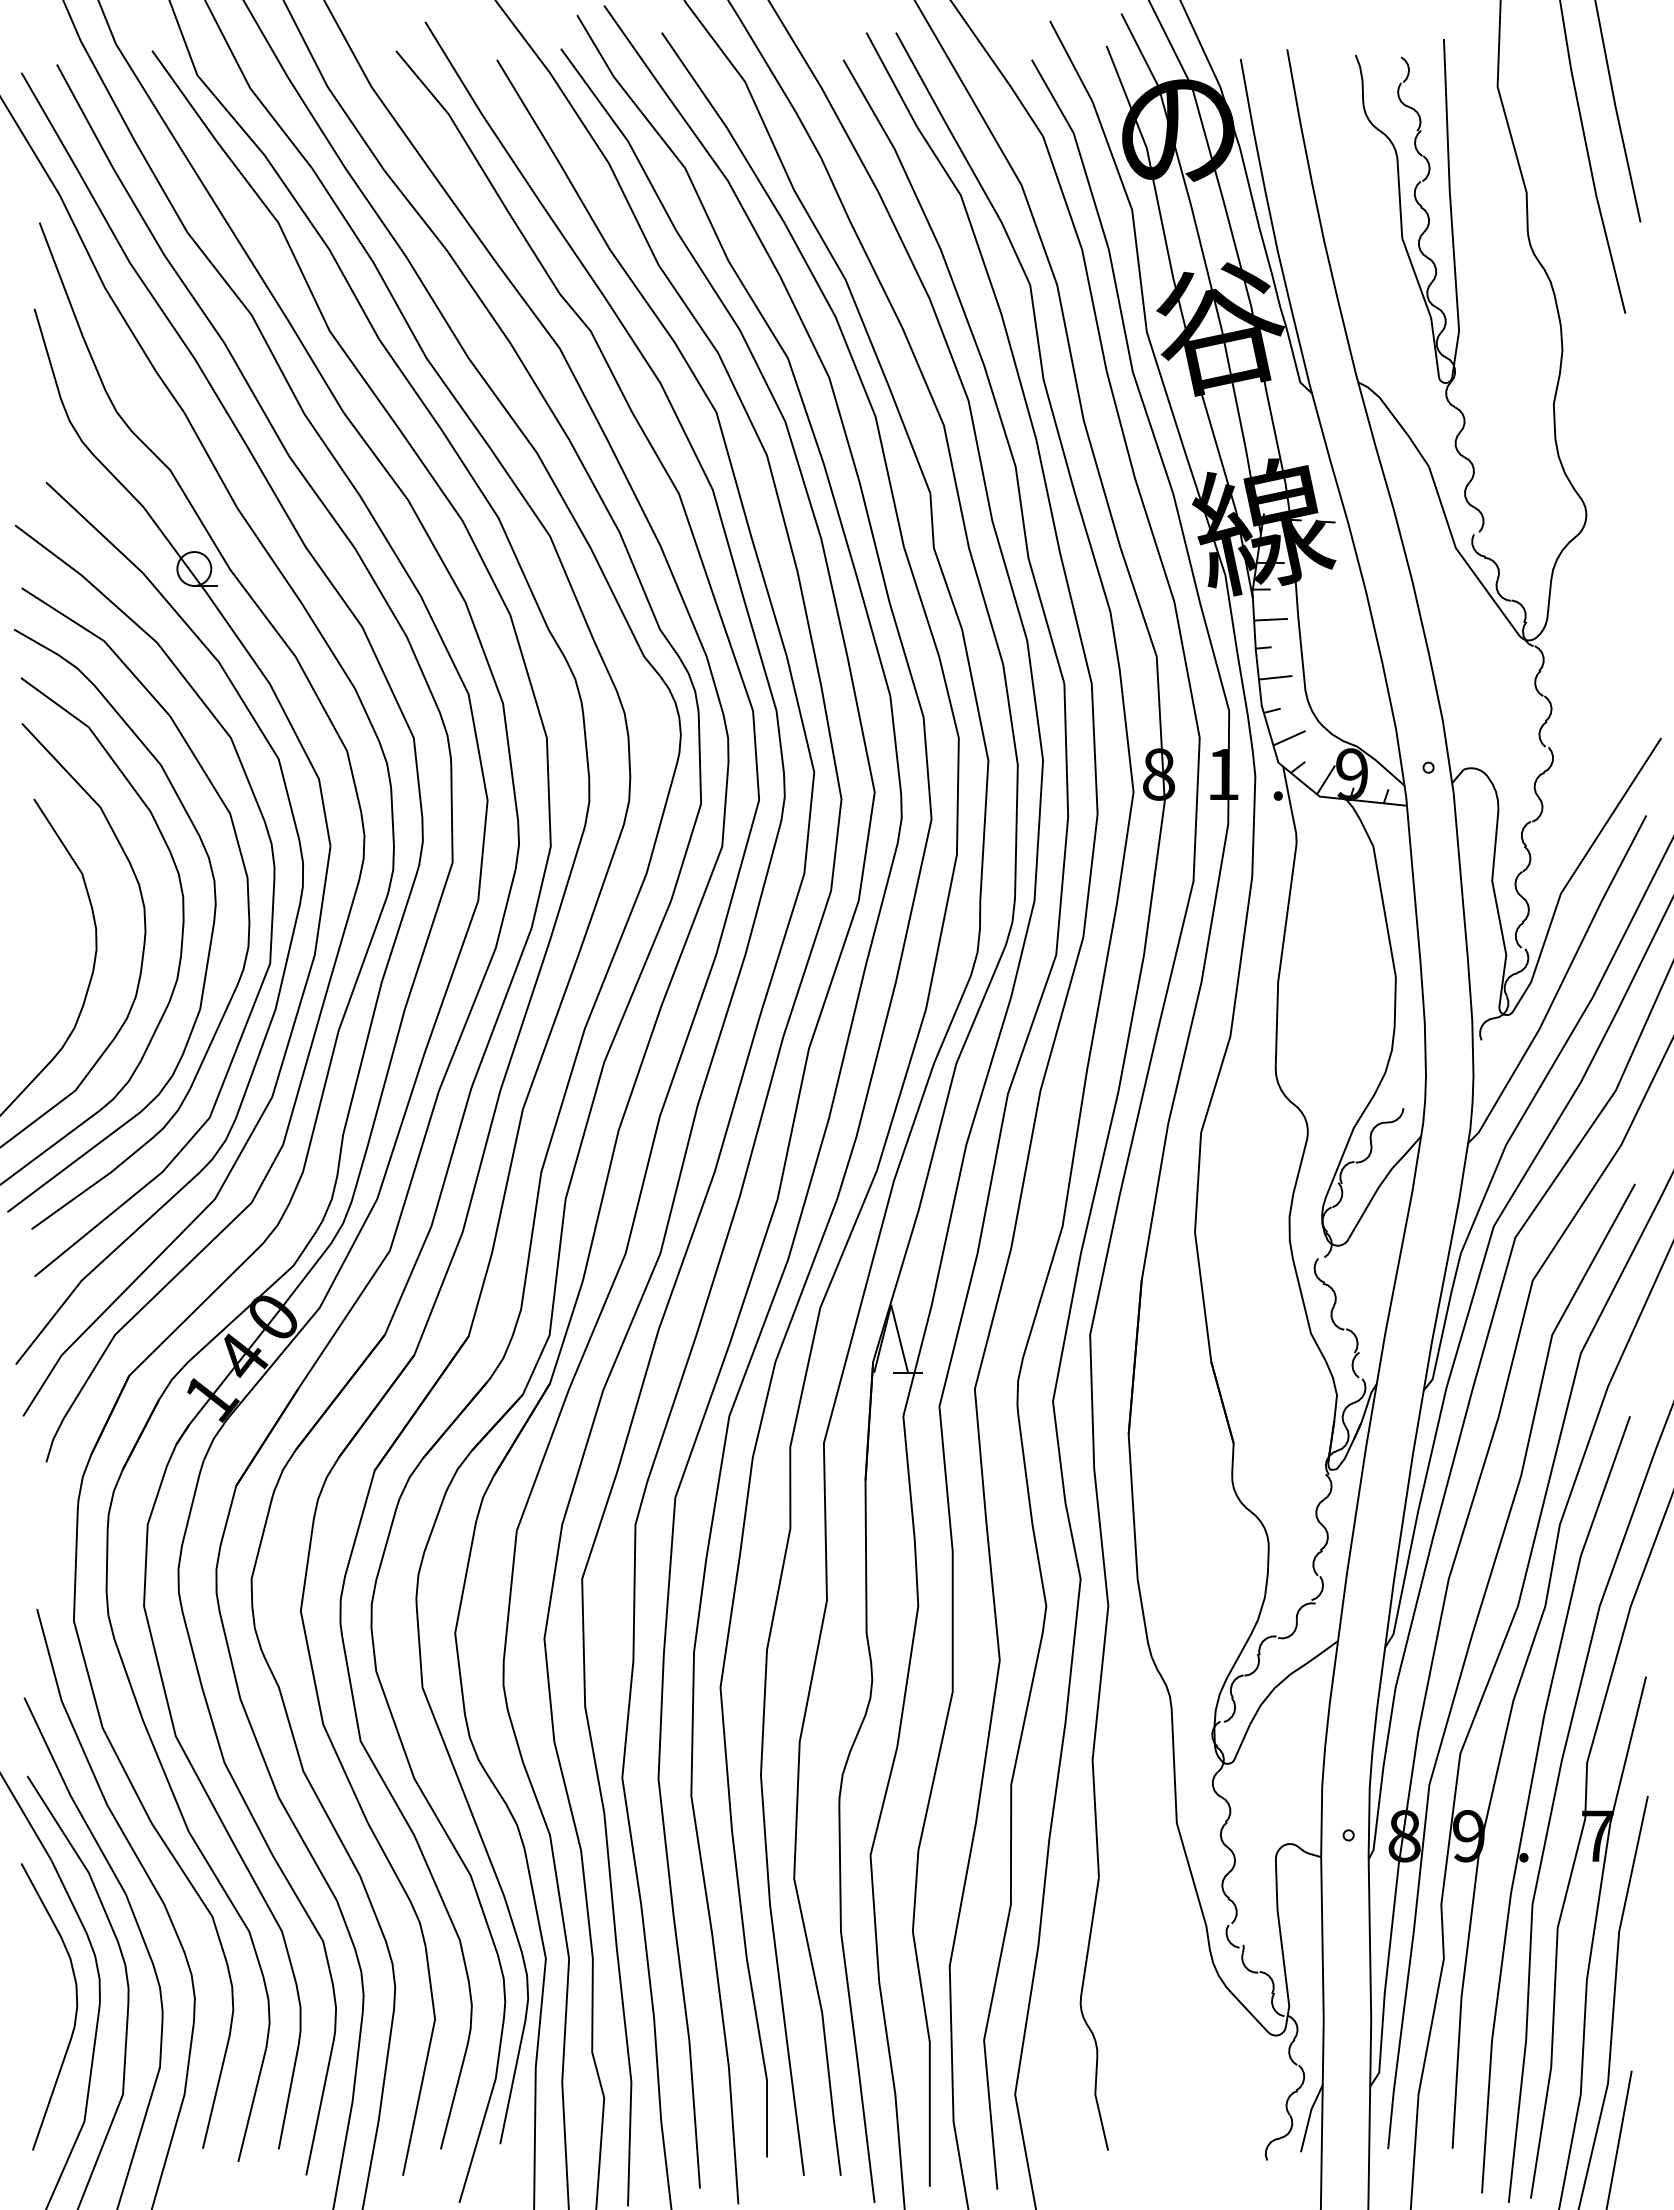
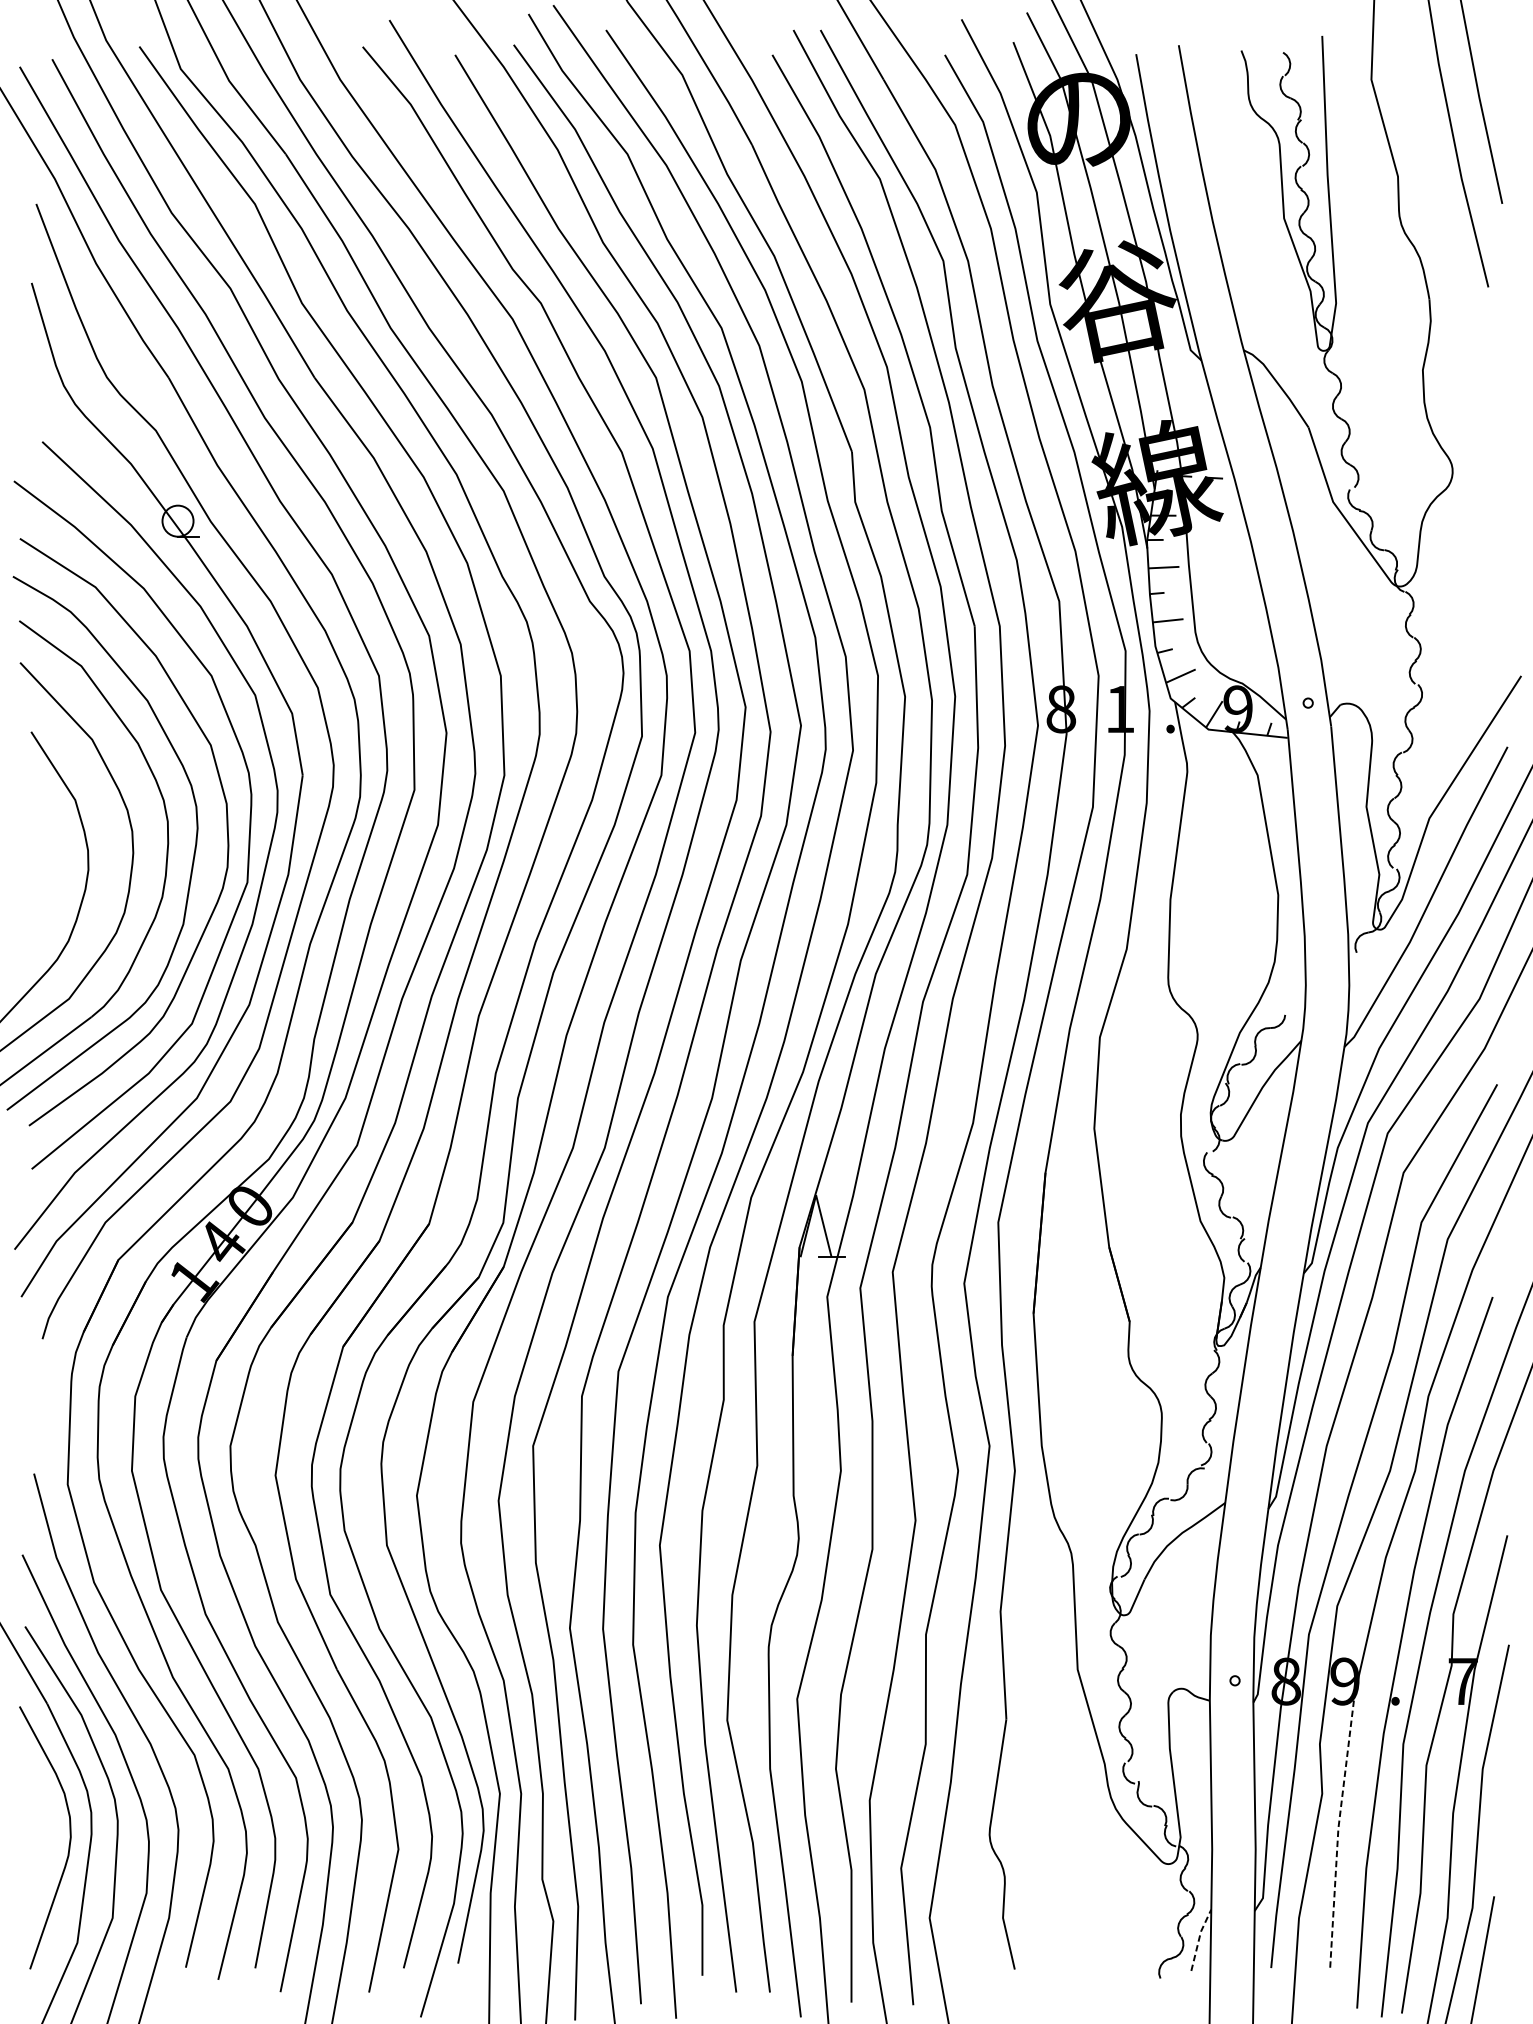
line: (1461, 1998) -> (1338, 1830), solid -> dashed
line: (1309, 2116) -> (1199, 1938), solid -> dashed

